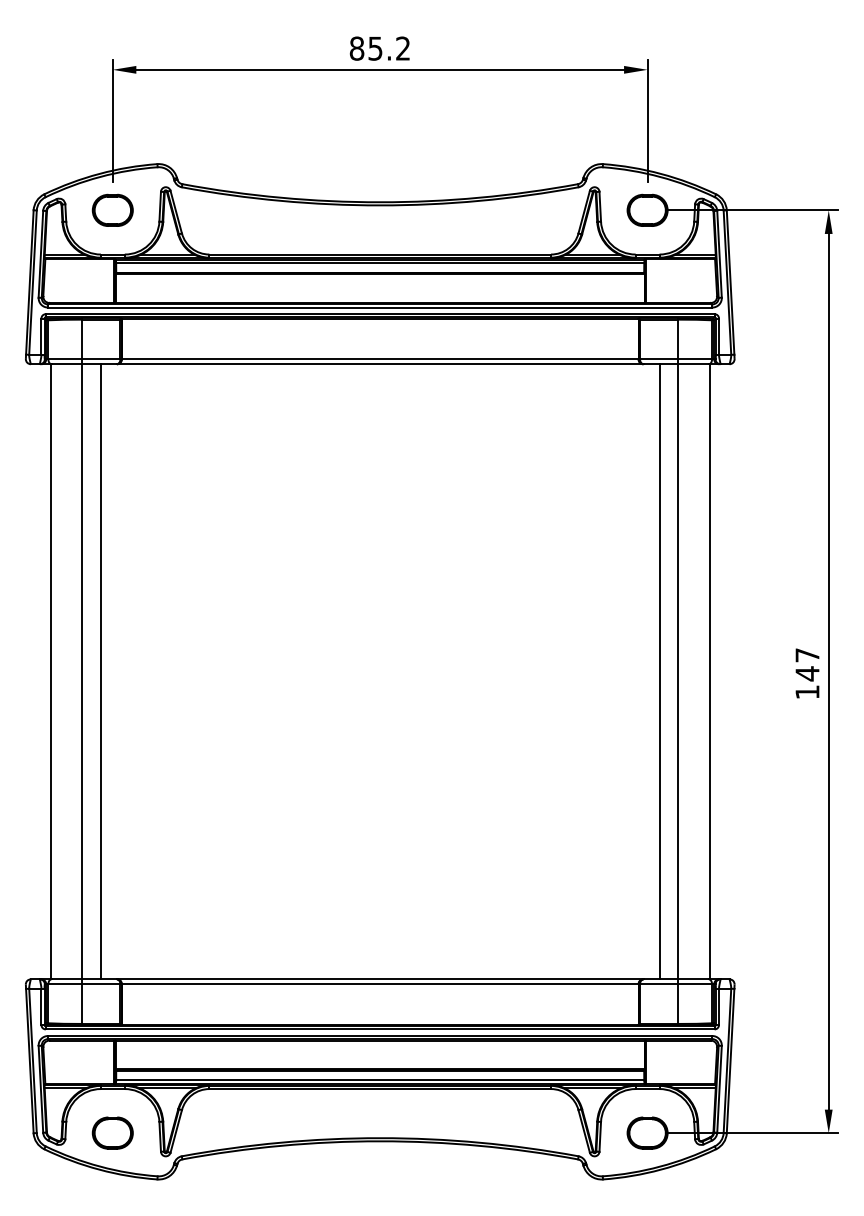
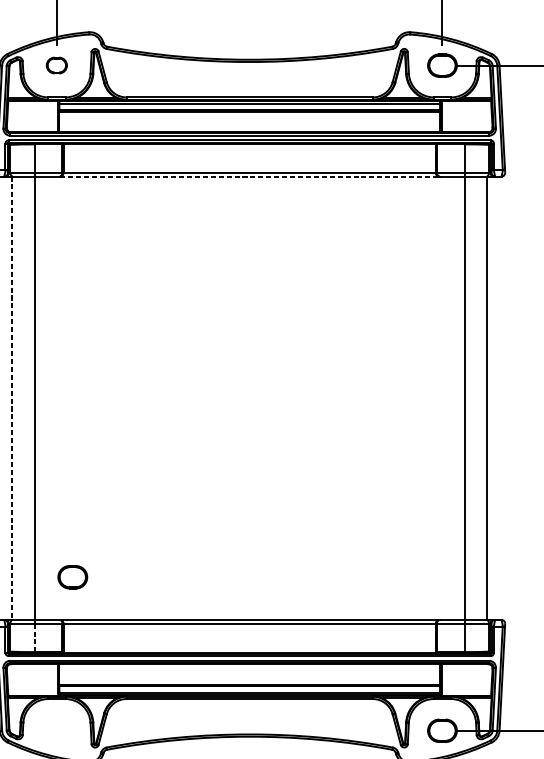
part: (112, 209) -> (56, 64), size x0.7
line: (380, 364) -> (249, 176), solid -> dashed
line: (50, 671) -> (12, 398), solid -> dashed
line: (100, 671) -> (48, 398), removed
line: (659, 671) -> (451, 398), removed
line: (82, 1004) -> (35, 638), solid -> dashed
part: (112, 1132) -> (72, 576), moved

